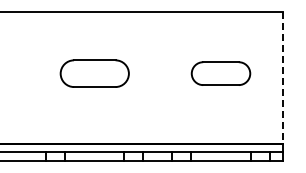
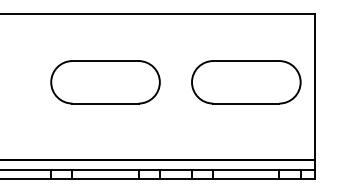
part: (94, 73) -> (105, 82), size x1.43
part: (220, 73) -> (245, 82), size x1.67
line: (282, 78) -> (314, 87), dashed -> solid

